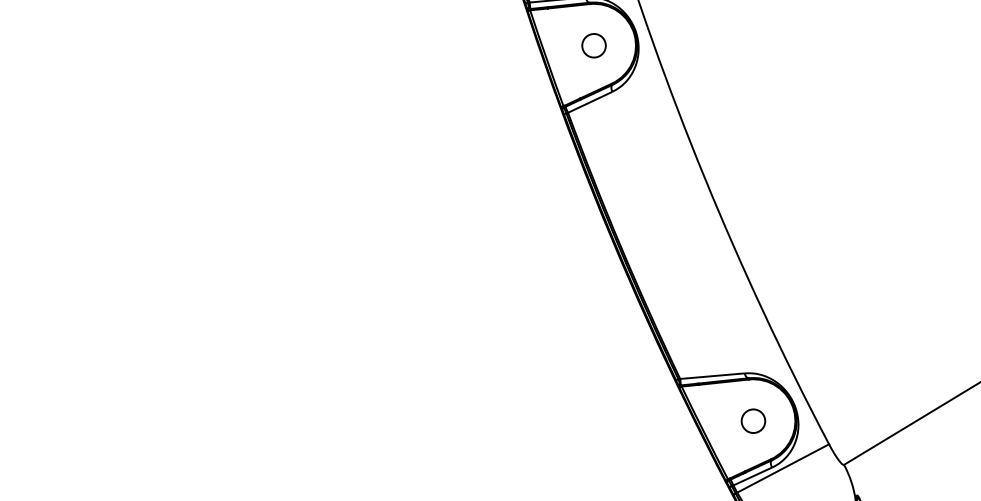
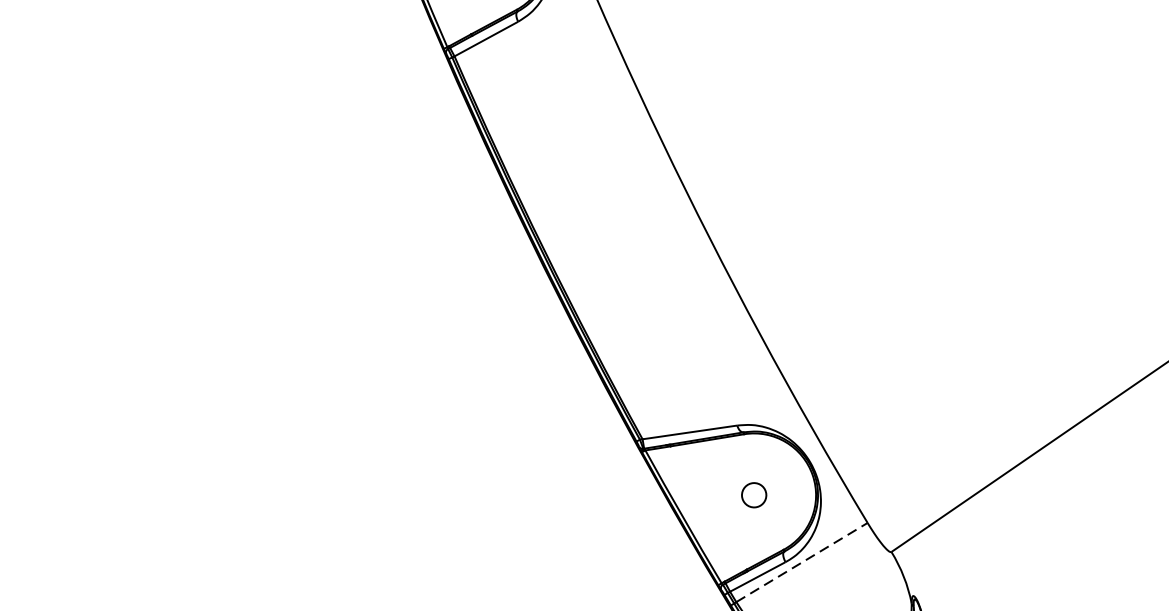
circle: (753, 420) -> (754, 494), size x0.7
line: (783, 468) -> (802, 562), solid -> dashed

